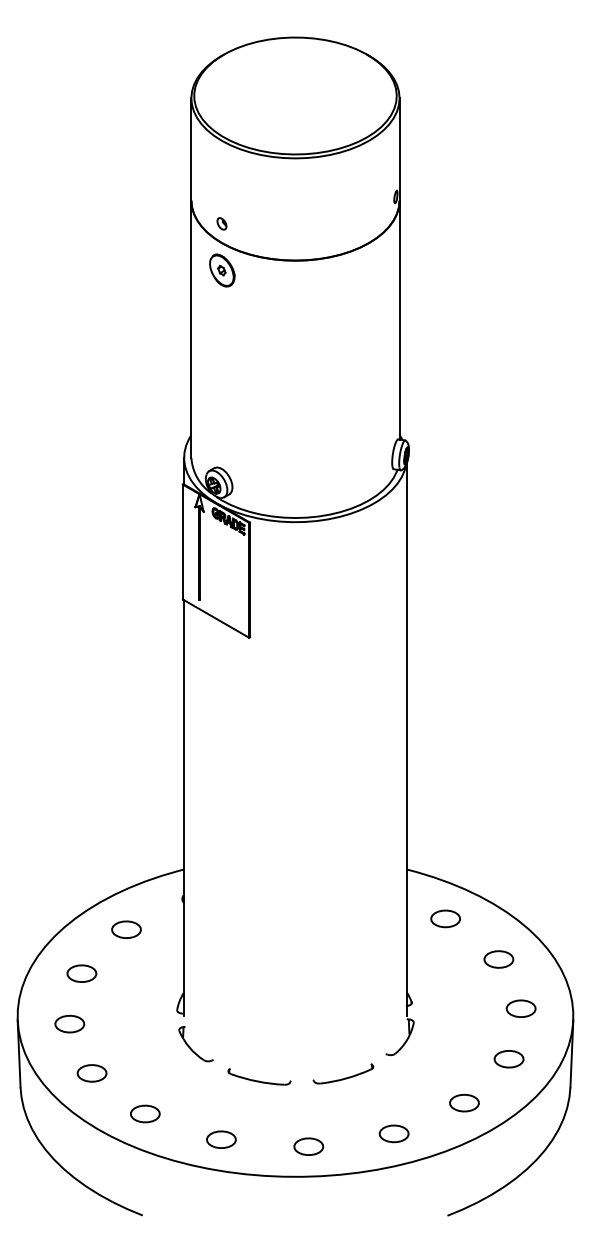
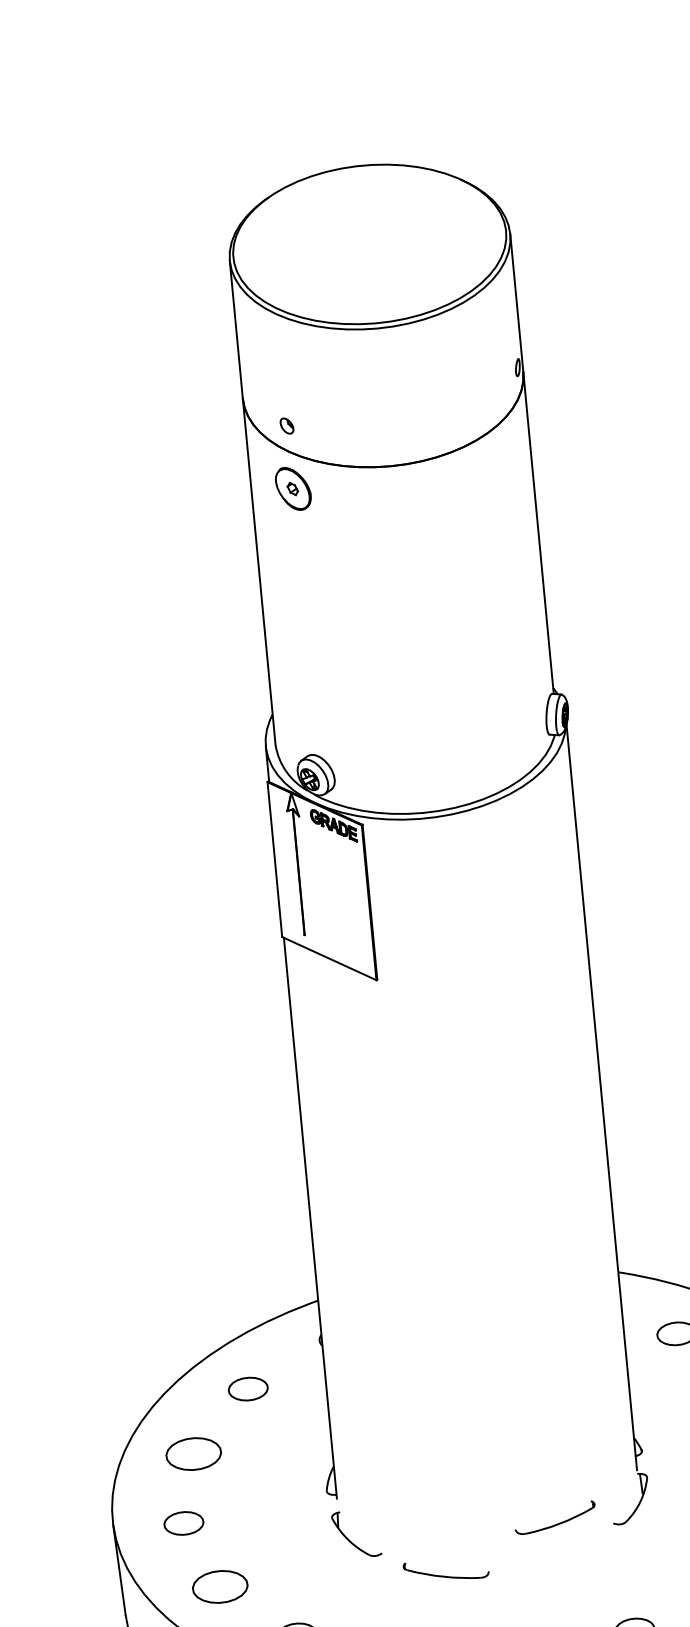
part: (81, 973) -> (193, 1453), size x1.4
part: (91, 1073) -> (219, 1587), size x1.4
part: (343, 1073) -> (555, 1517), moved

